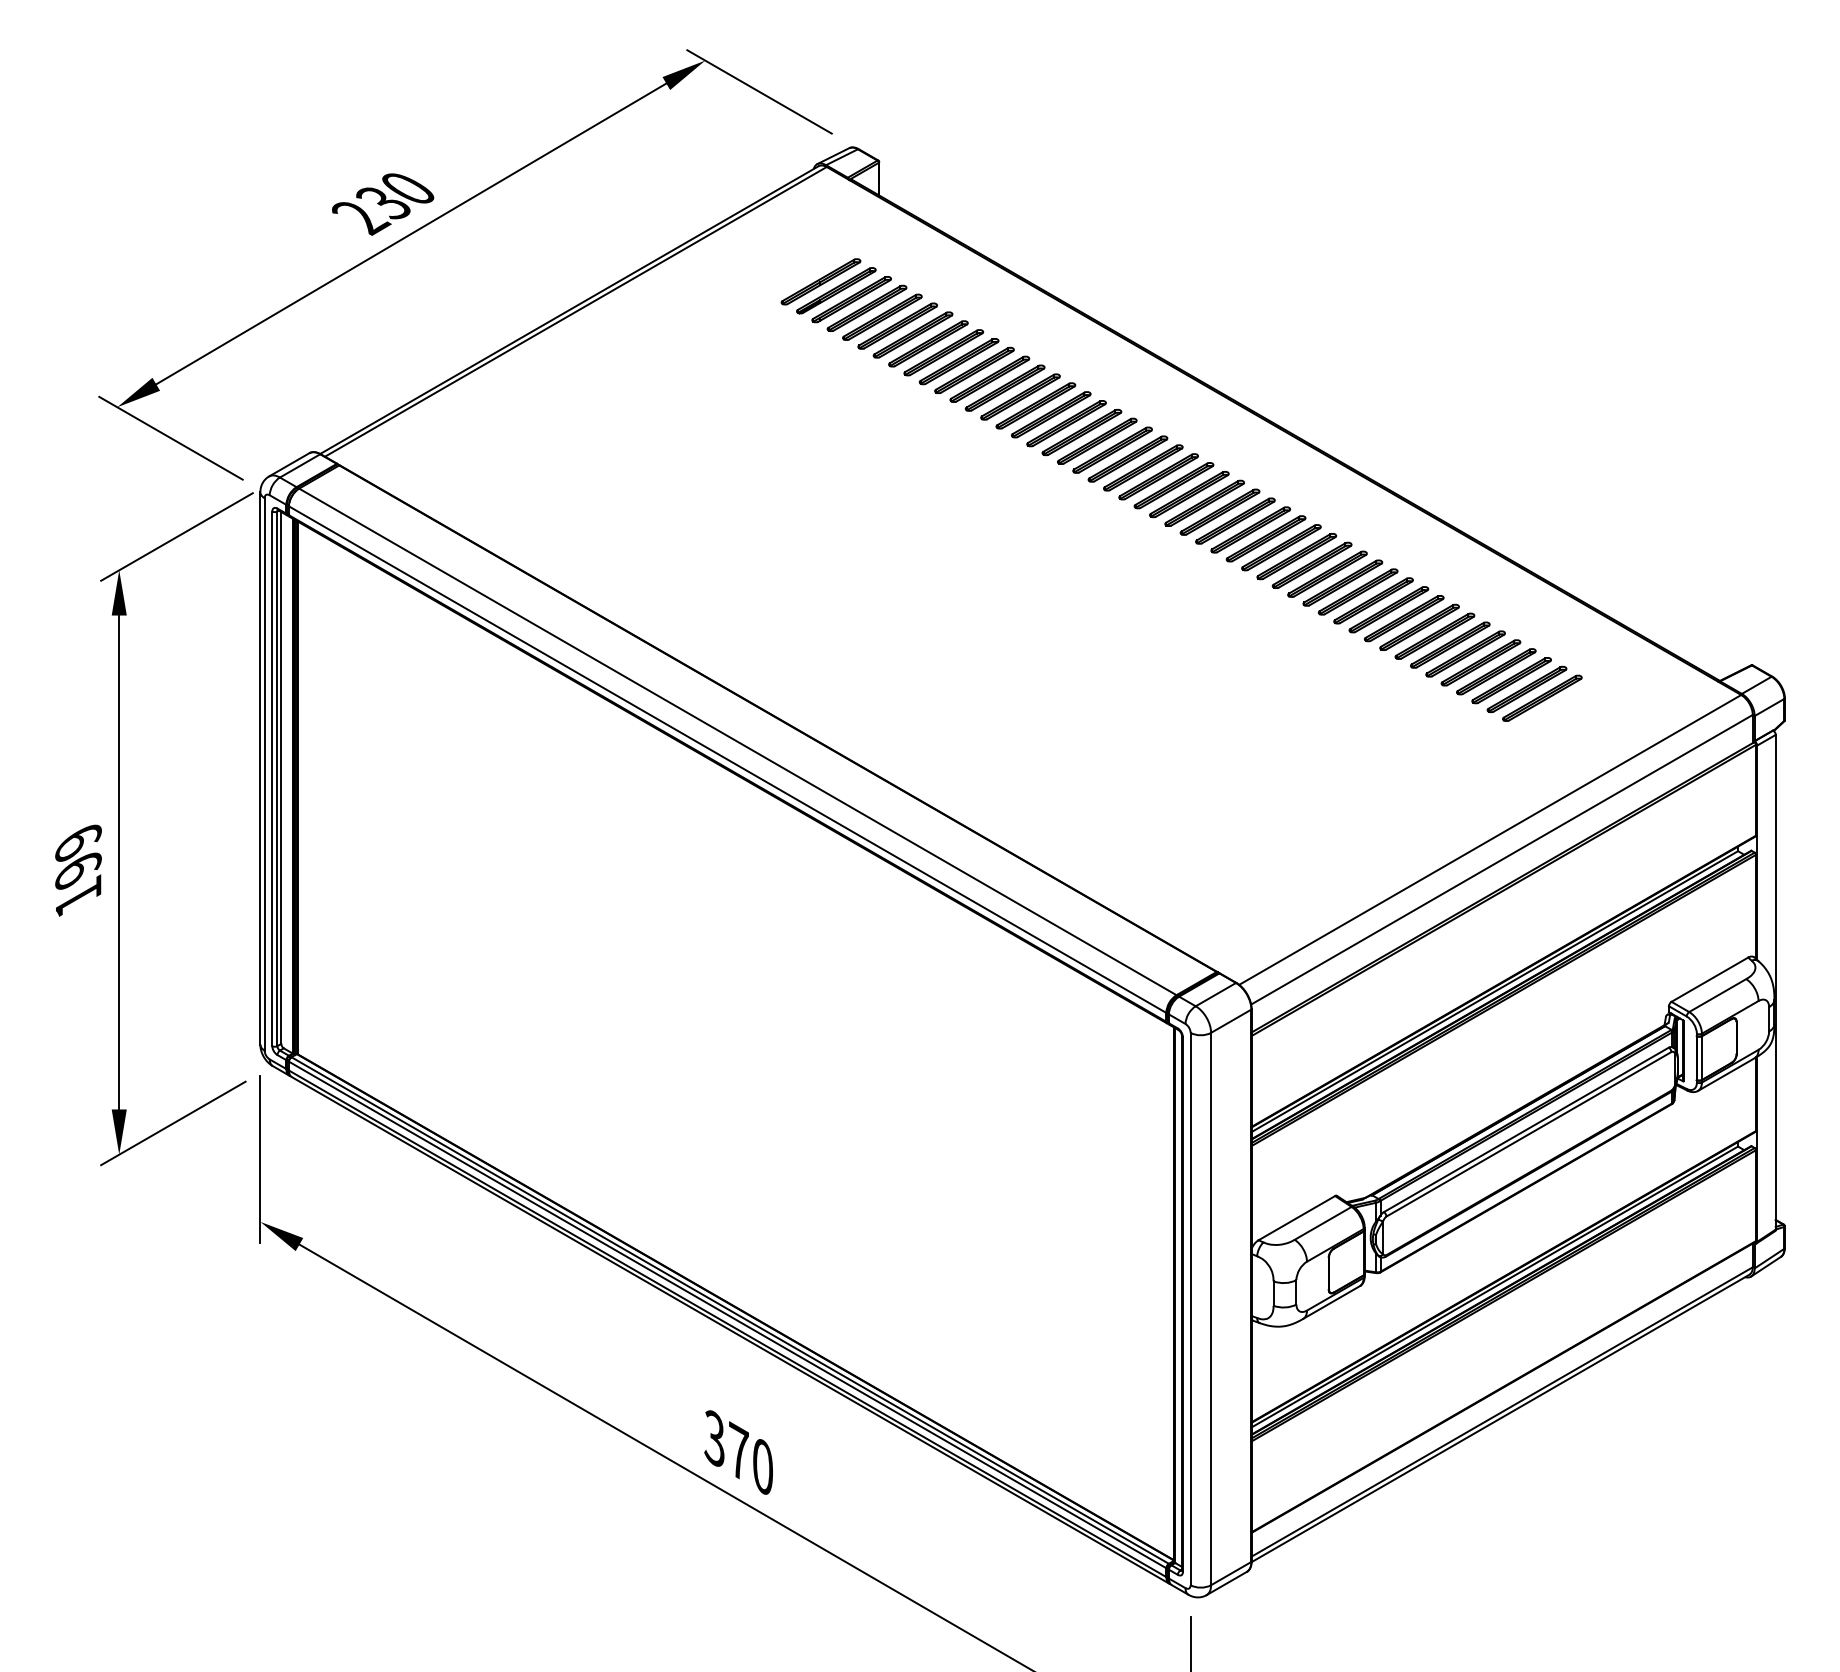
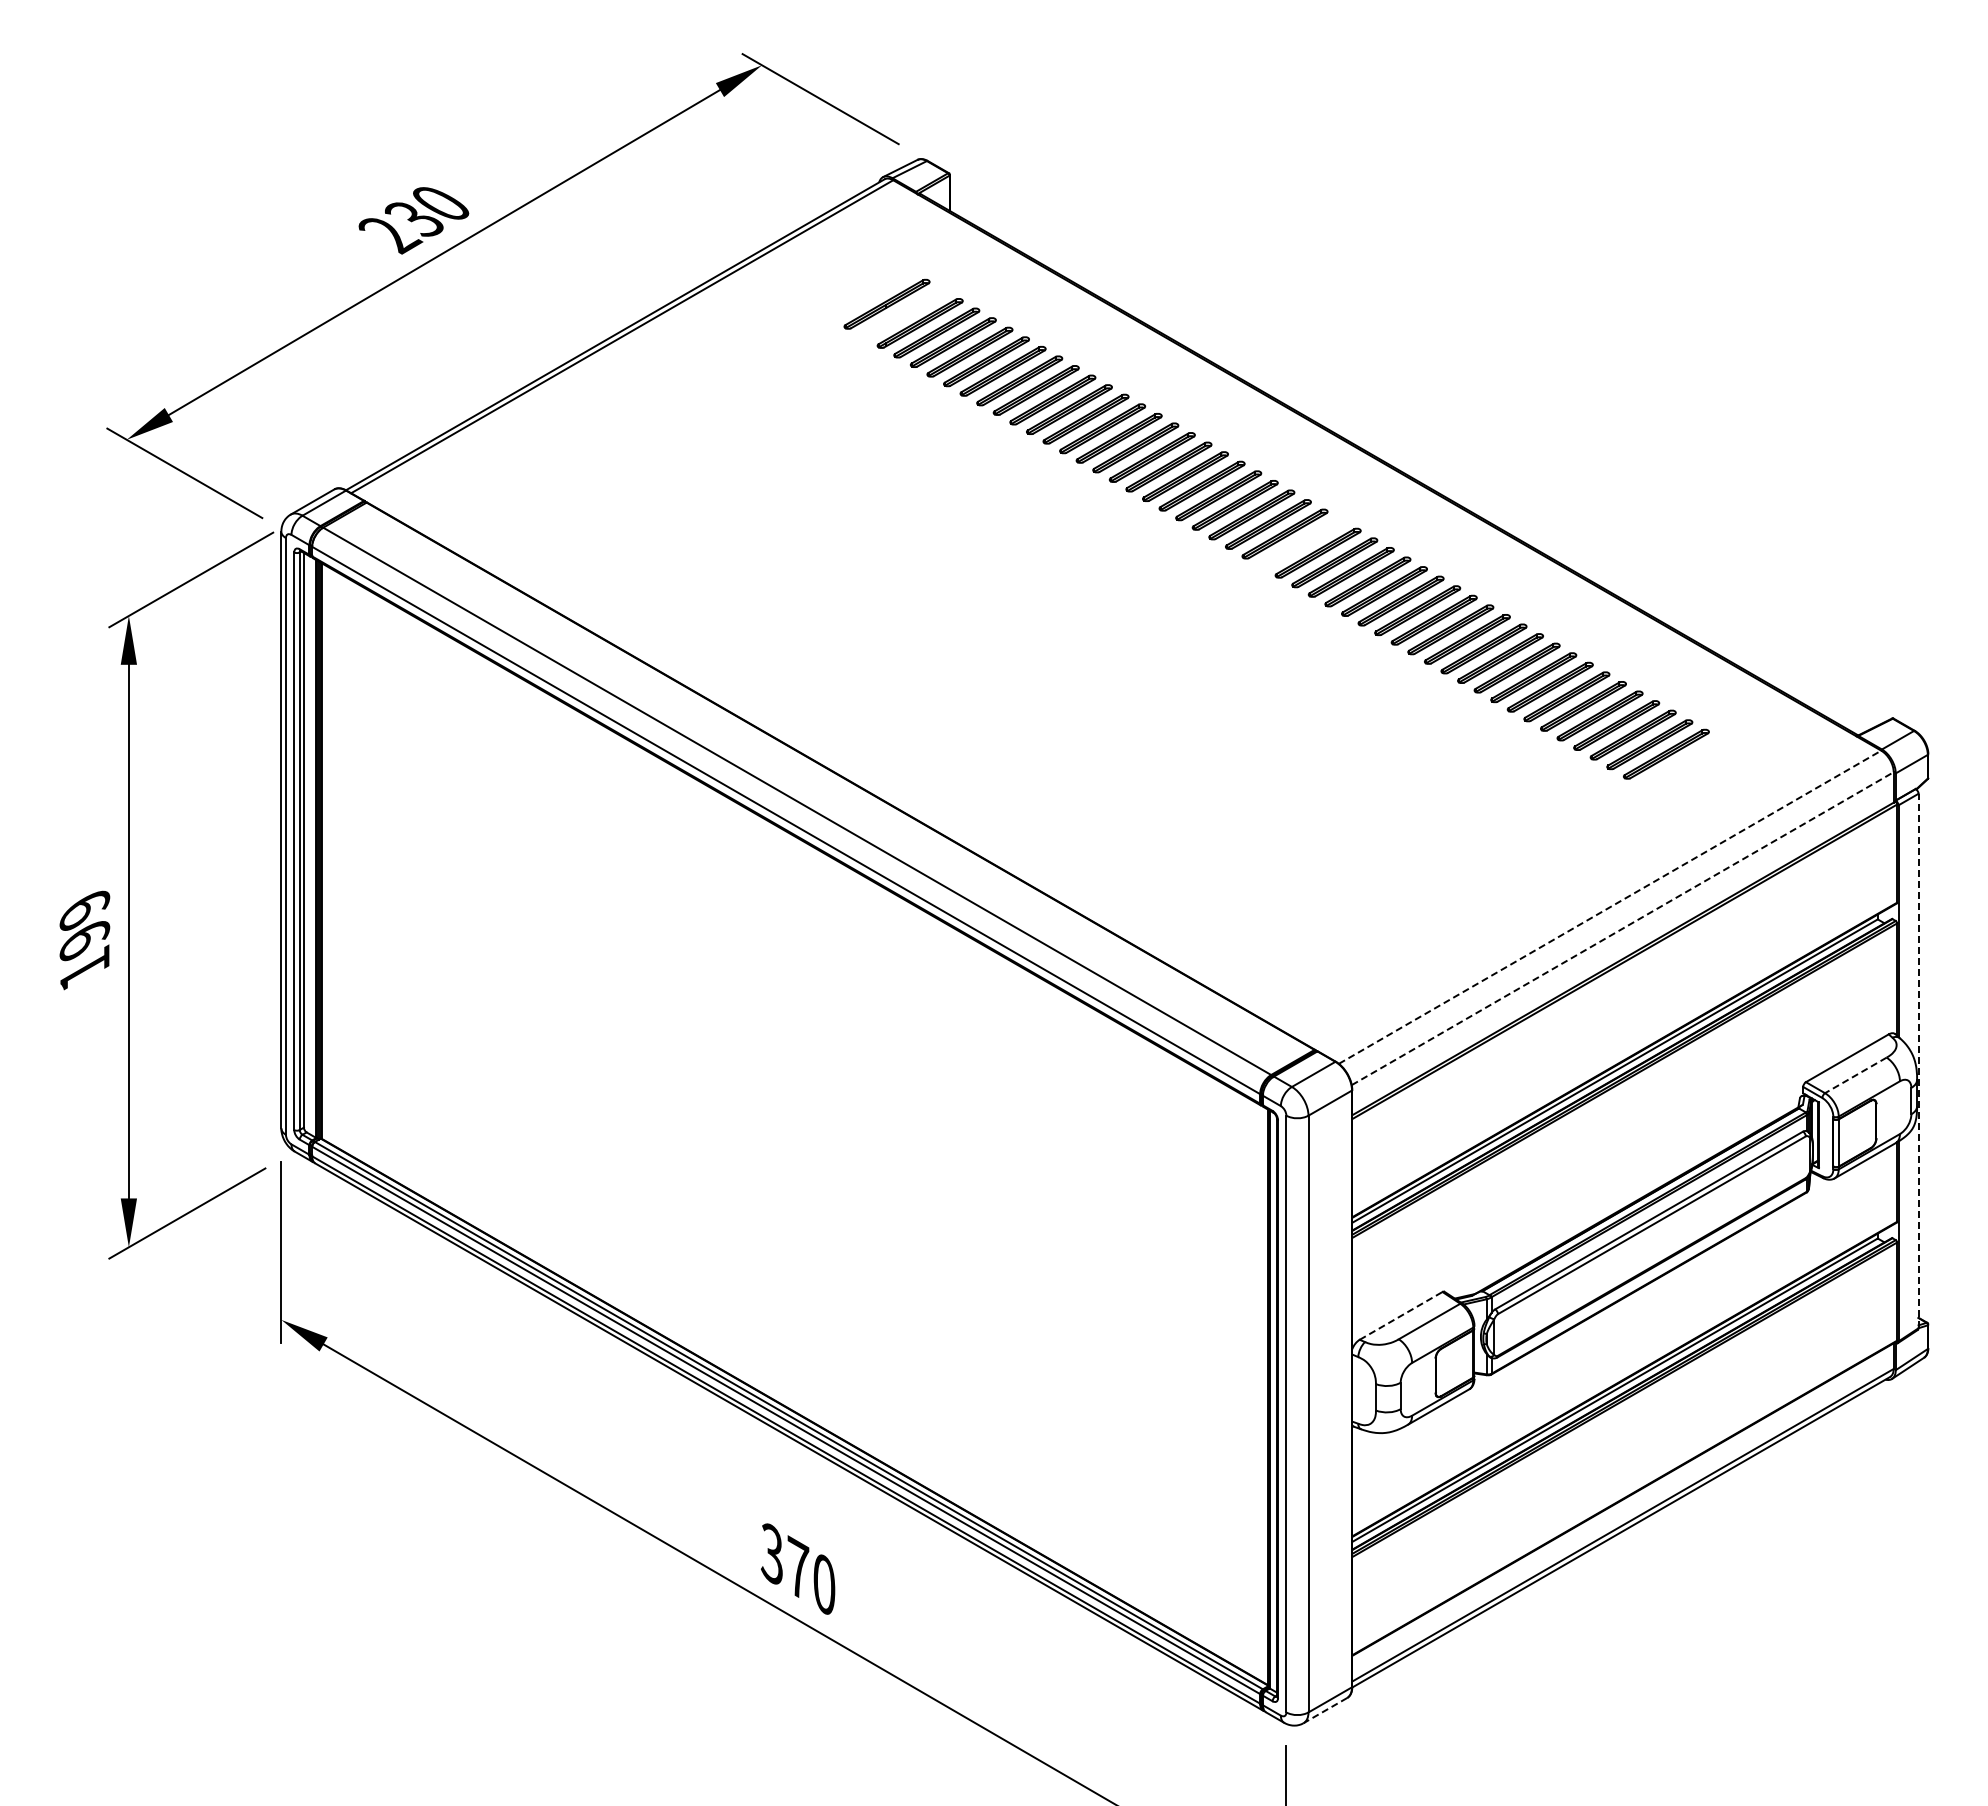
part: (836, 290) -> (903, 313), removed
part: (1204, 503) -> (1301, 543), removed
line: (1490, 840) -> (1610, 907), solid -> dashed
line: (1501, 859) -> (1622, 928), solid -> dashed
line: (1775, 981) -> (1918, 1060), solid -> dashed
line: (1717, 995) -> (1855, 1075), solid -> dashed
line: (1297, 1217) -> (1401, 1315), solid -> dashed
line: (1225, 1583) -> (1324, 1710), solid -> dashed

